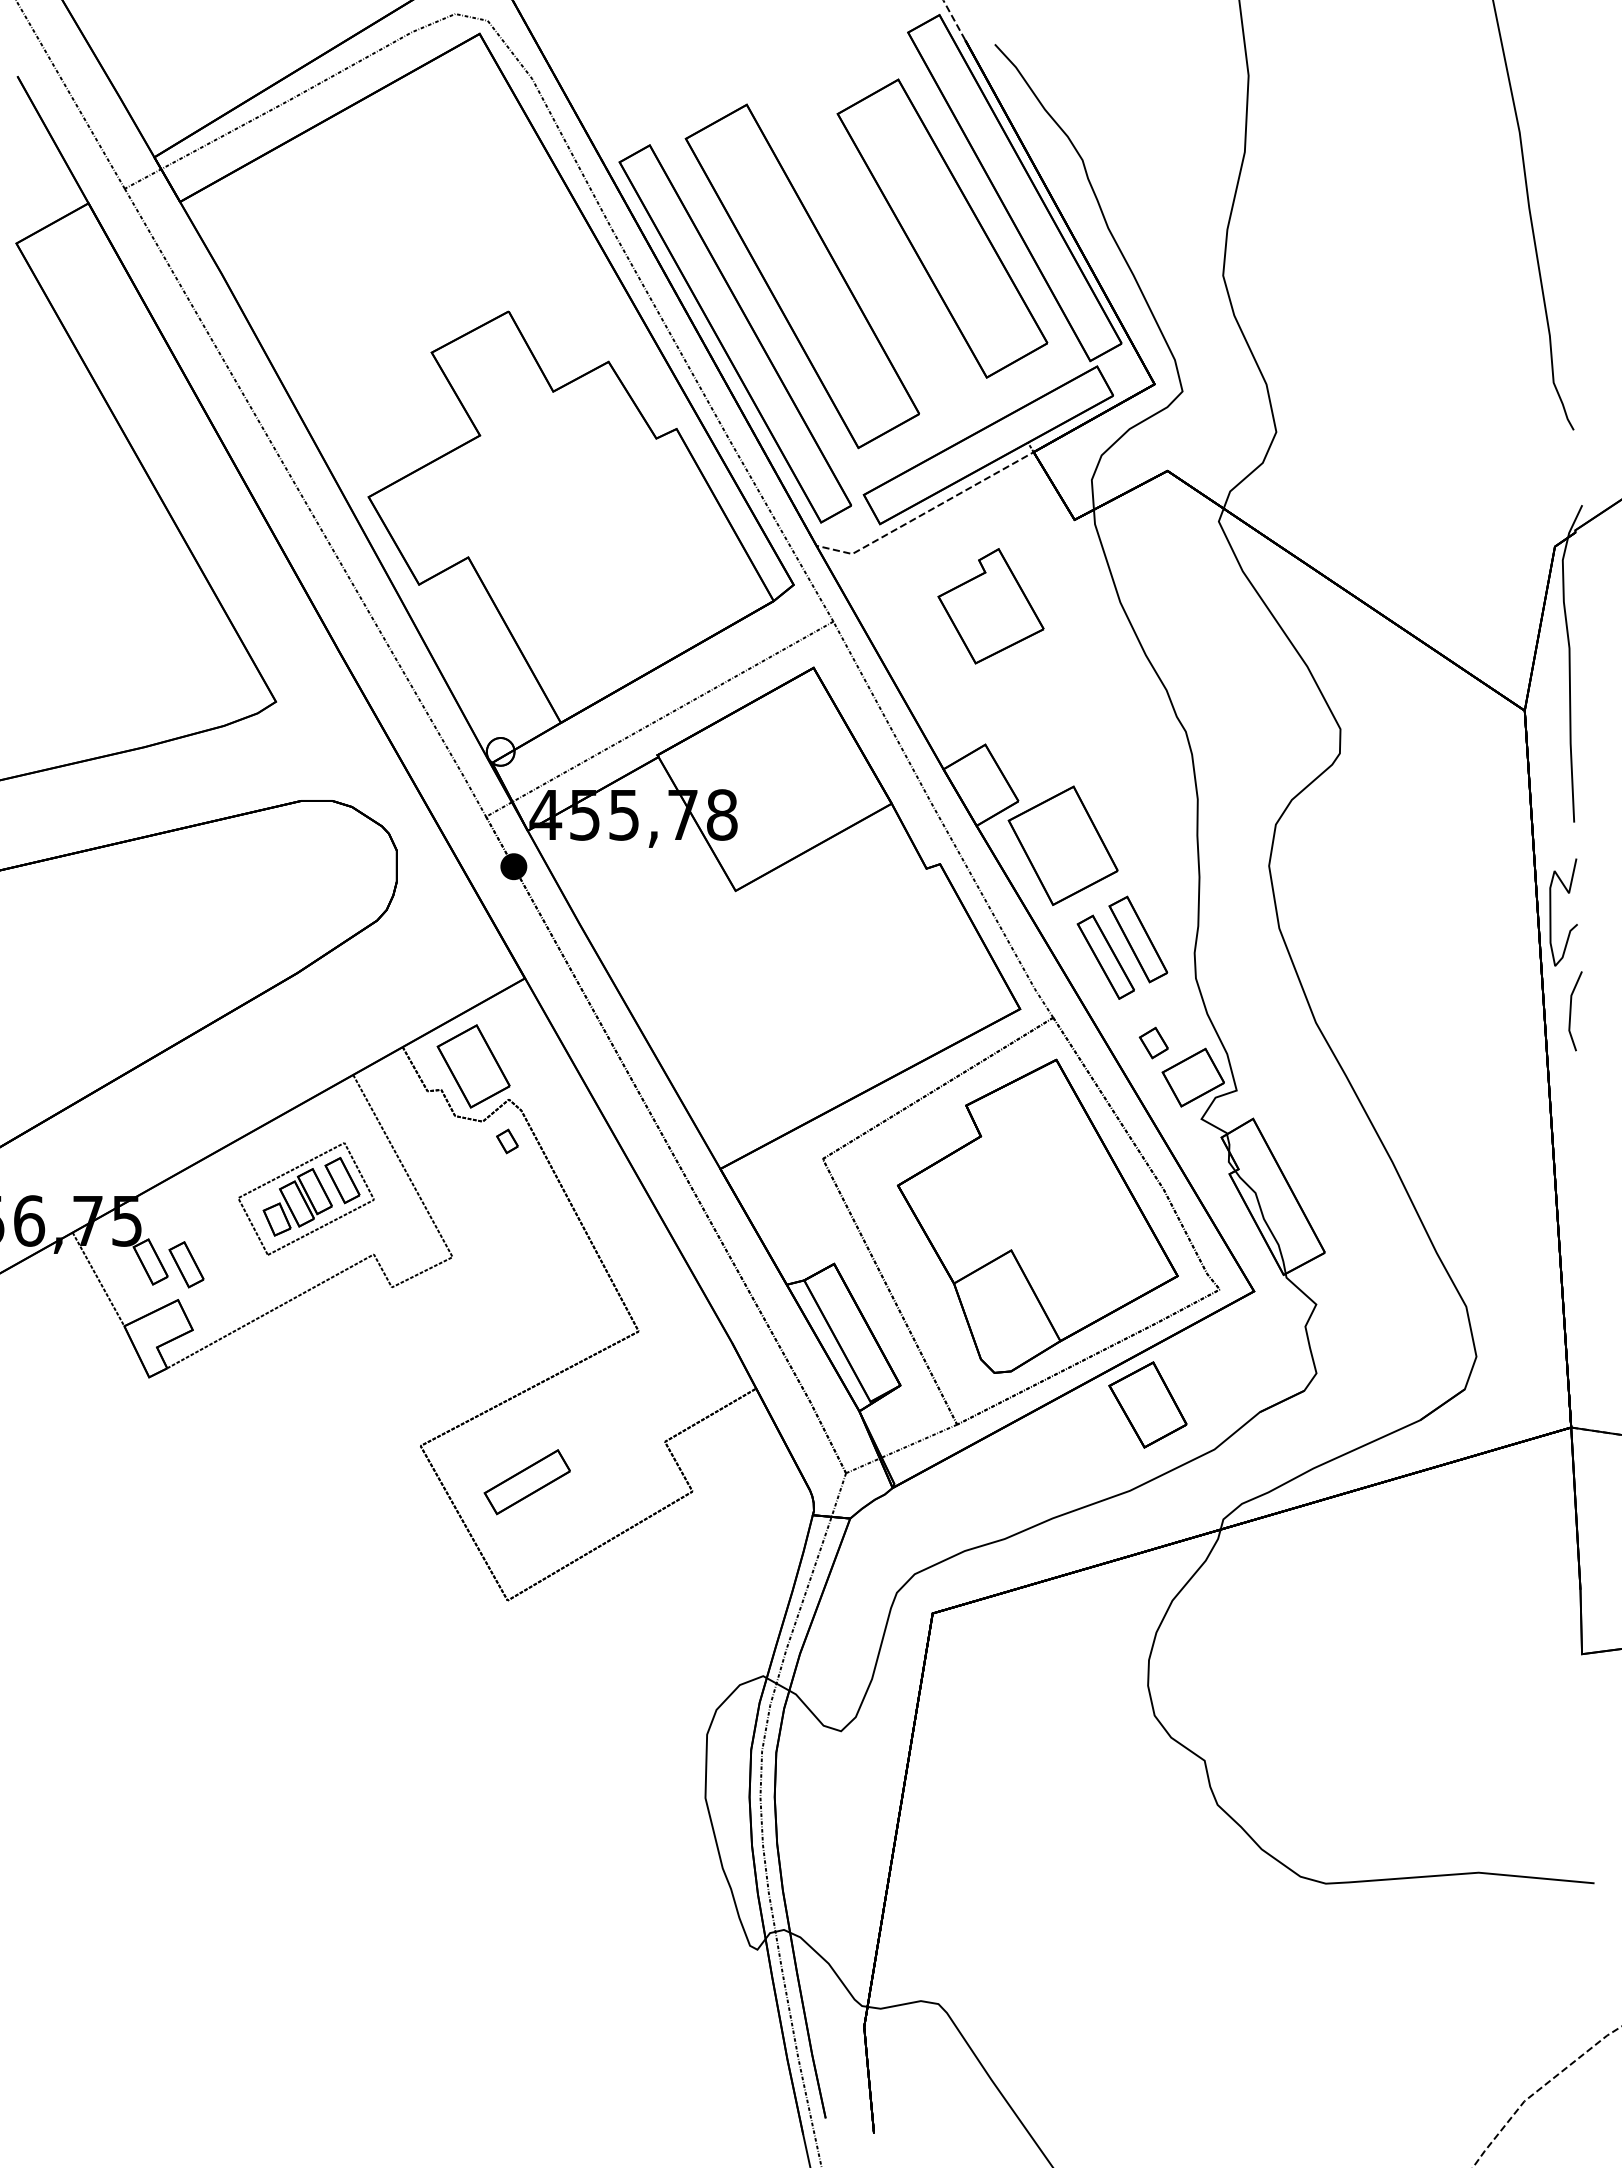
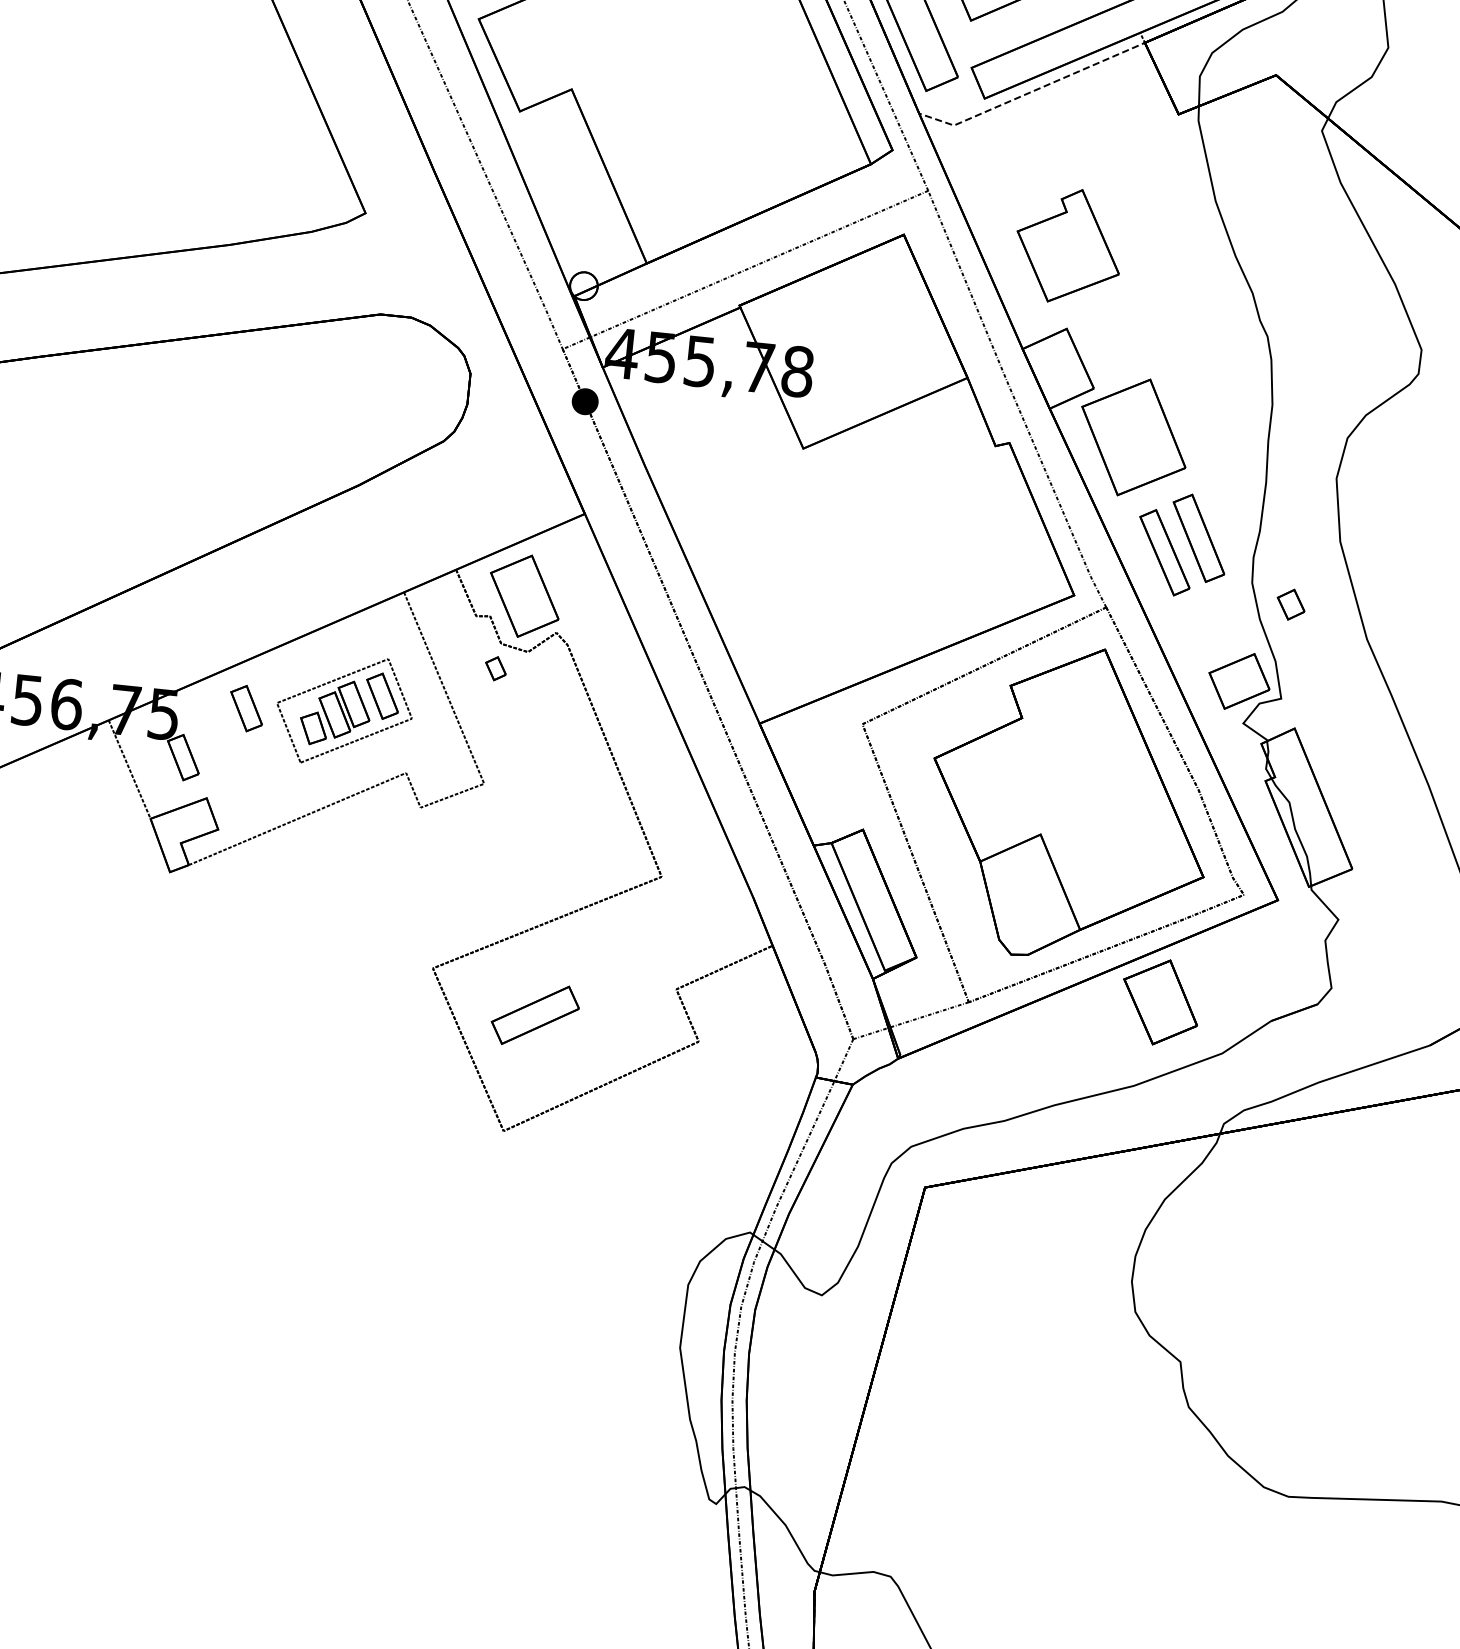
part: (990, 606) -> (1068, 246), moved
part: (1153, 1042) -> (1290, 604), moved
part: (507, 1141) -> (495, 668), moved
part: (186, 1264) -> (246, 708), moved

